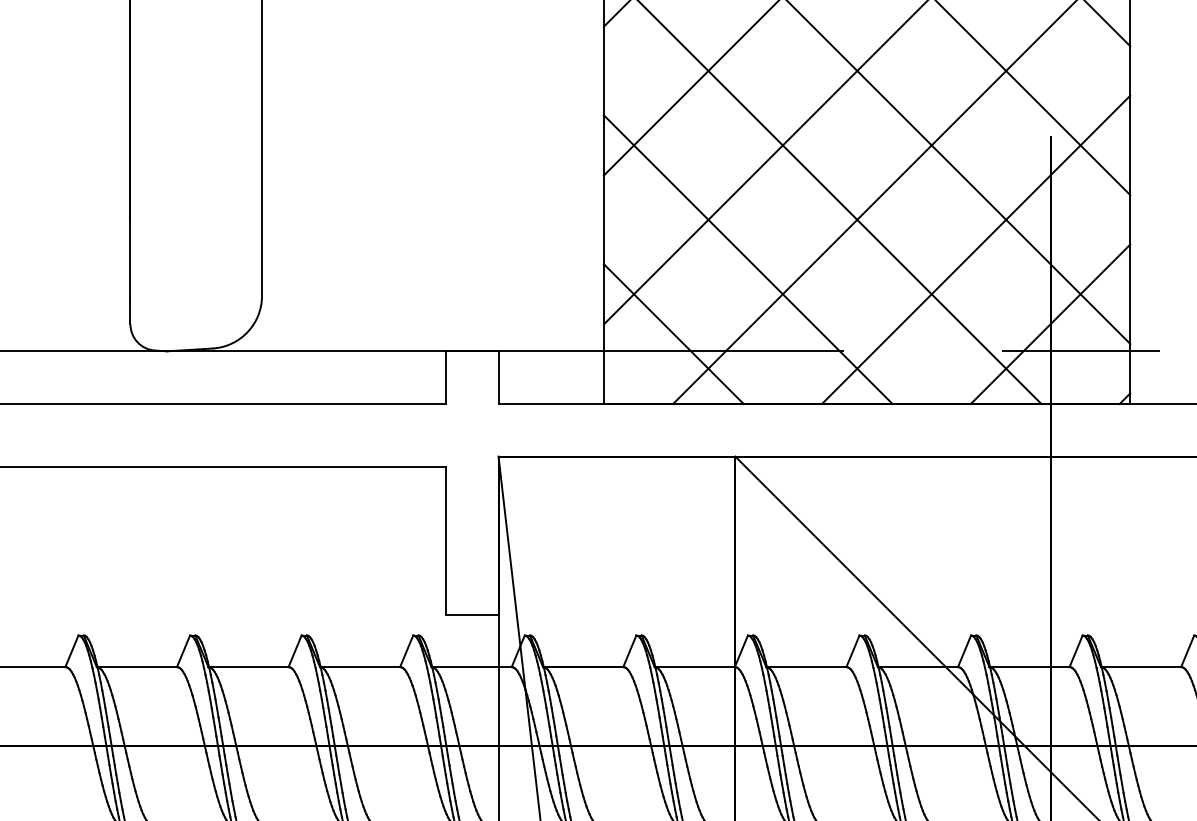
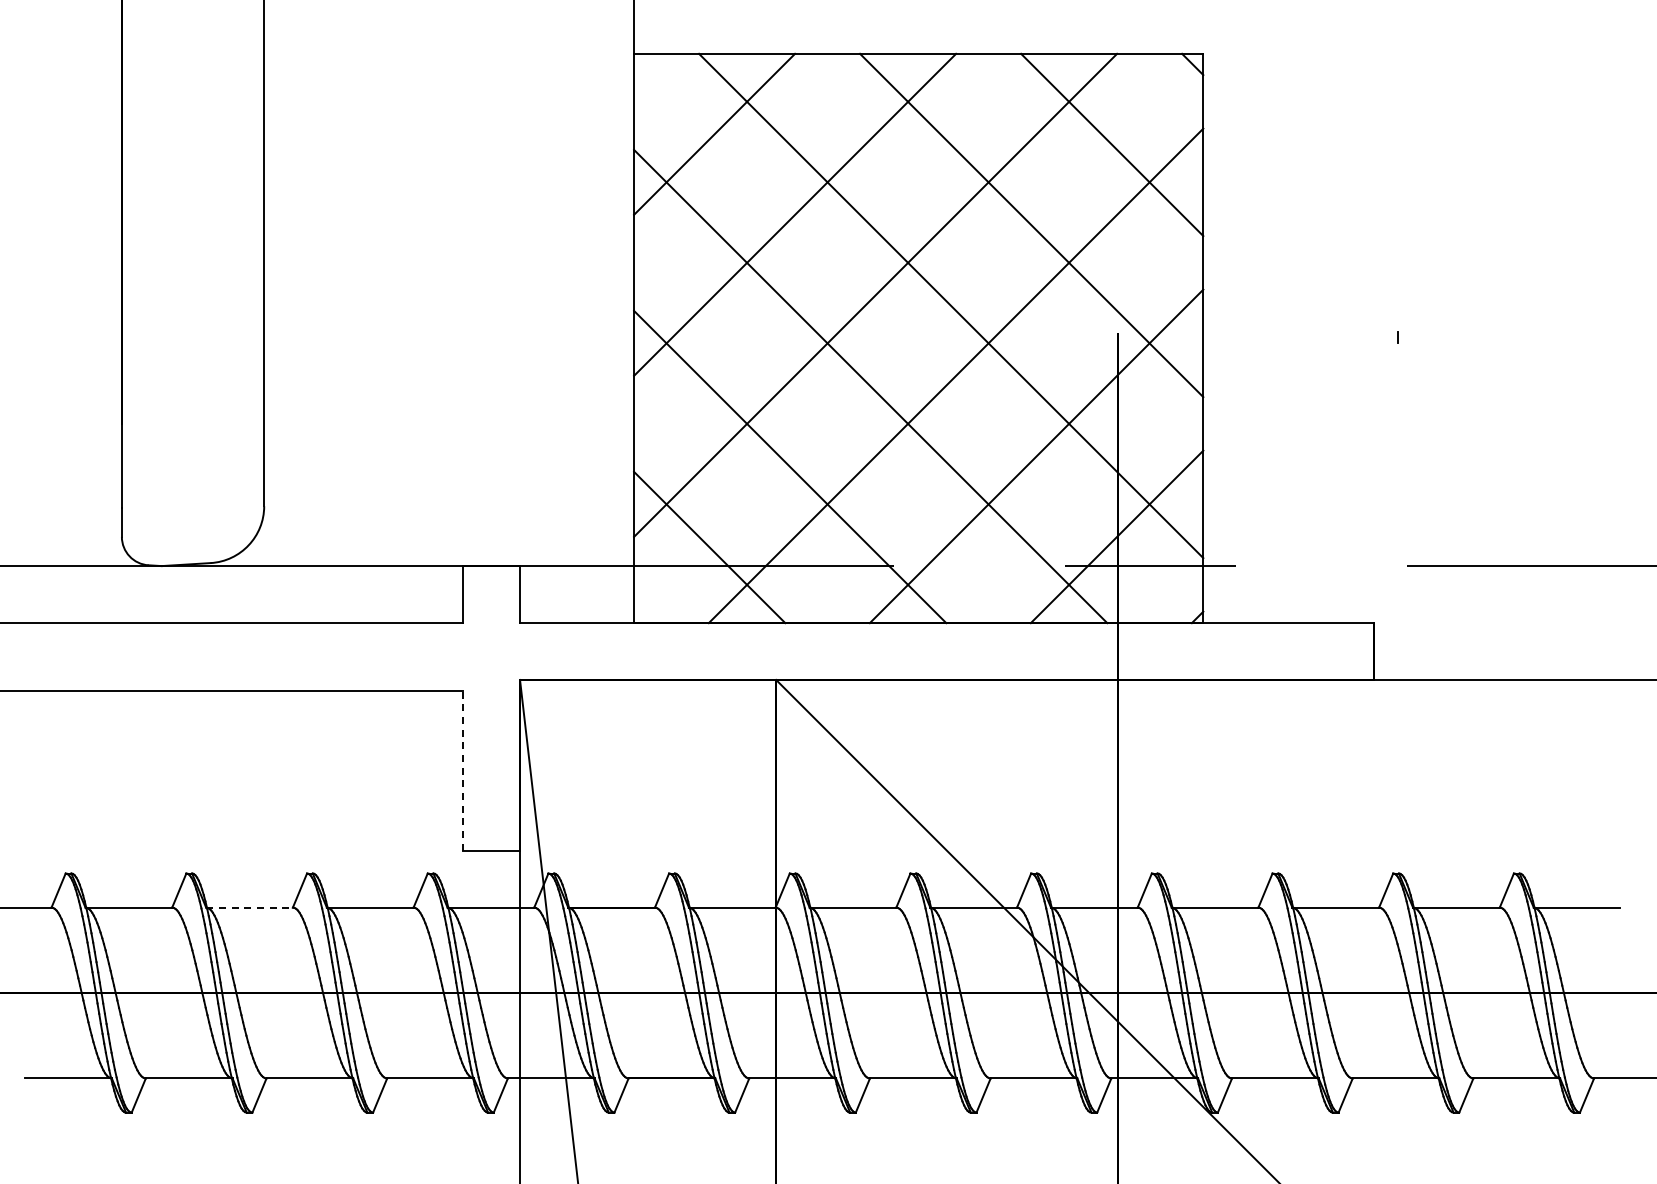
line: (446, 541) -> (463, 771), solid -> dashed
line: (249, 666) -> (250, 907), solid -> dashed

